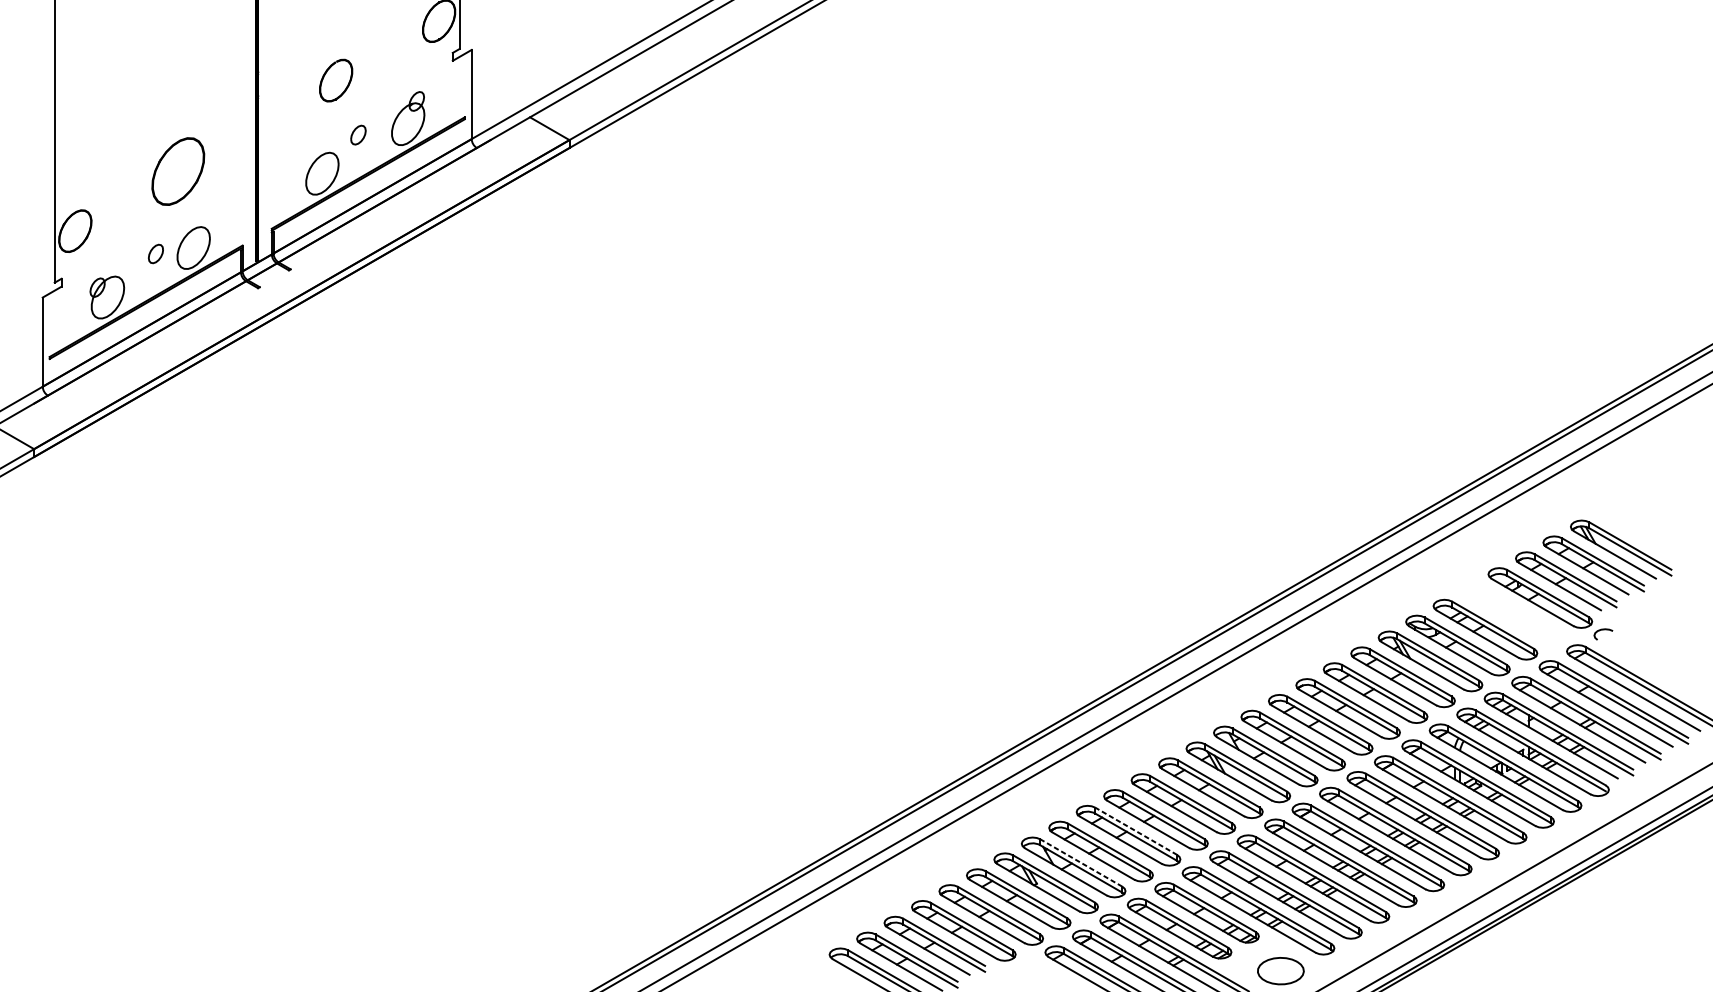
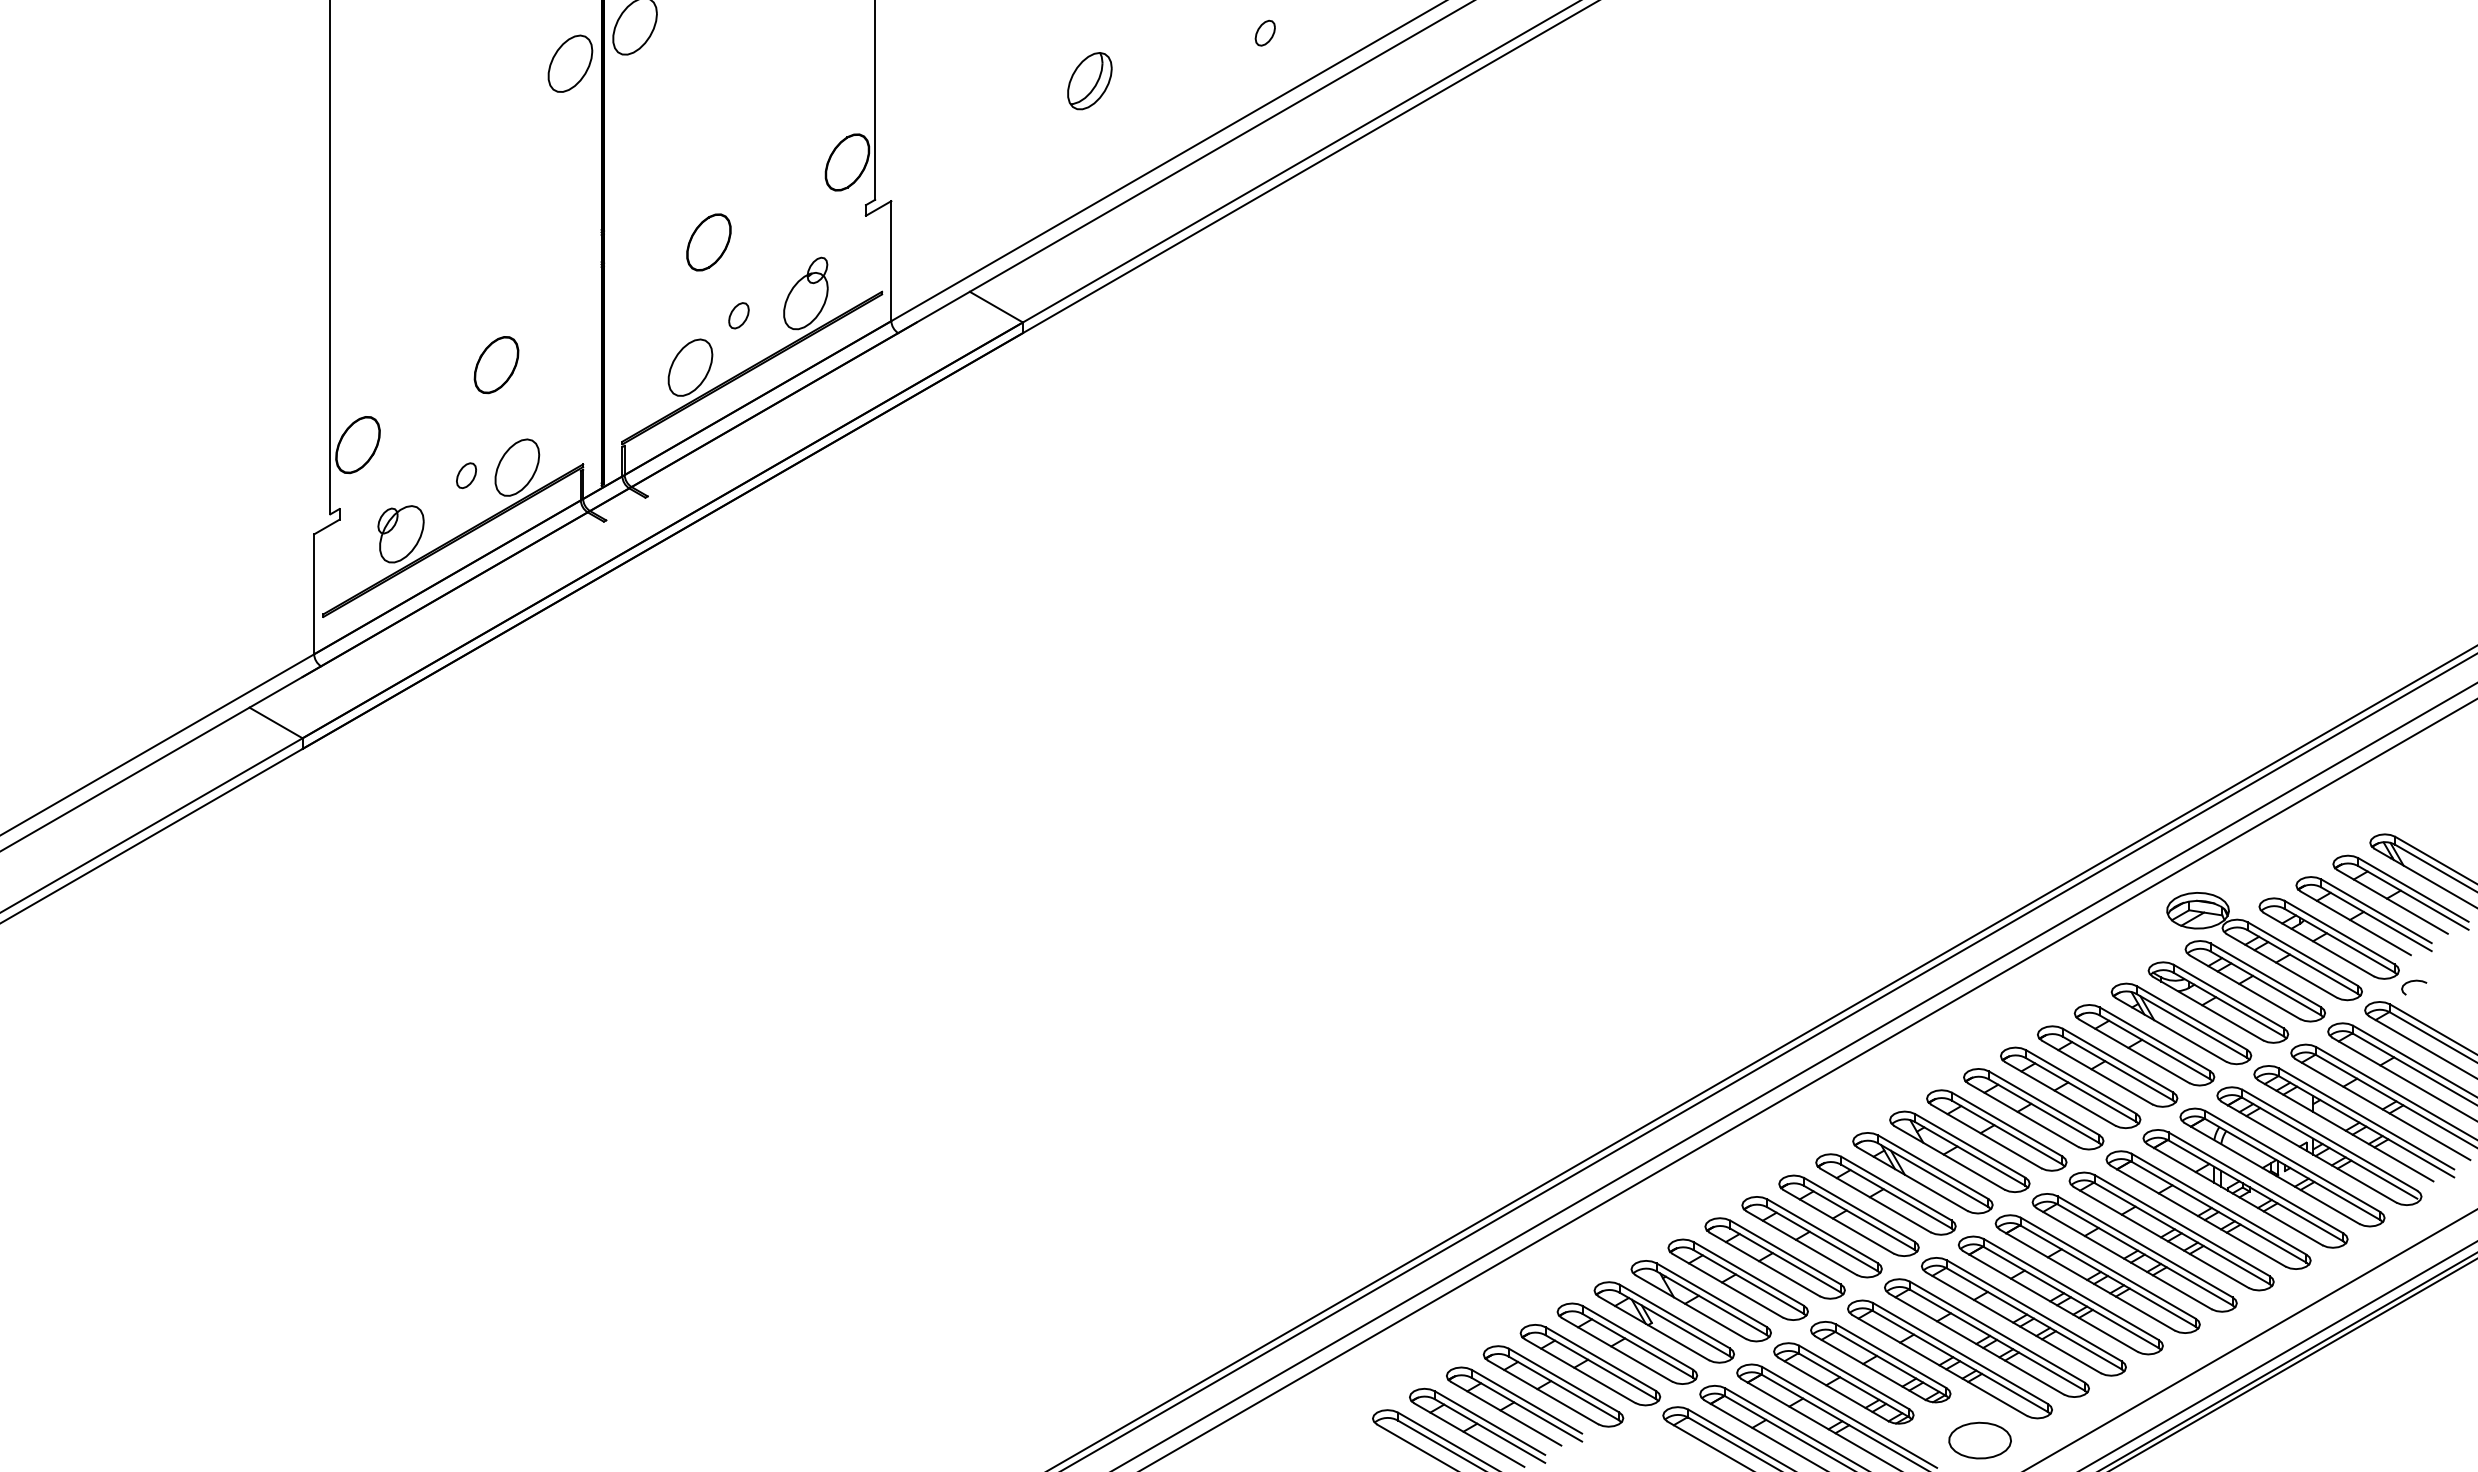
part: (178, 172) -> (496, 365), size x0.62
part: (1492, 603) -> (2264, 946), added
line: (1136, 831) -> (1785, 1252), dashed -> solid
line: (1081, 863) -> (1711, 1295), dashed -> solid

